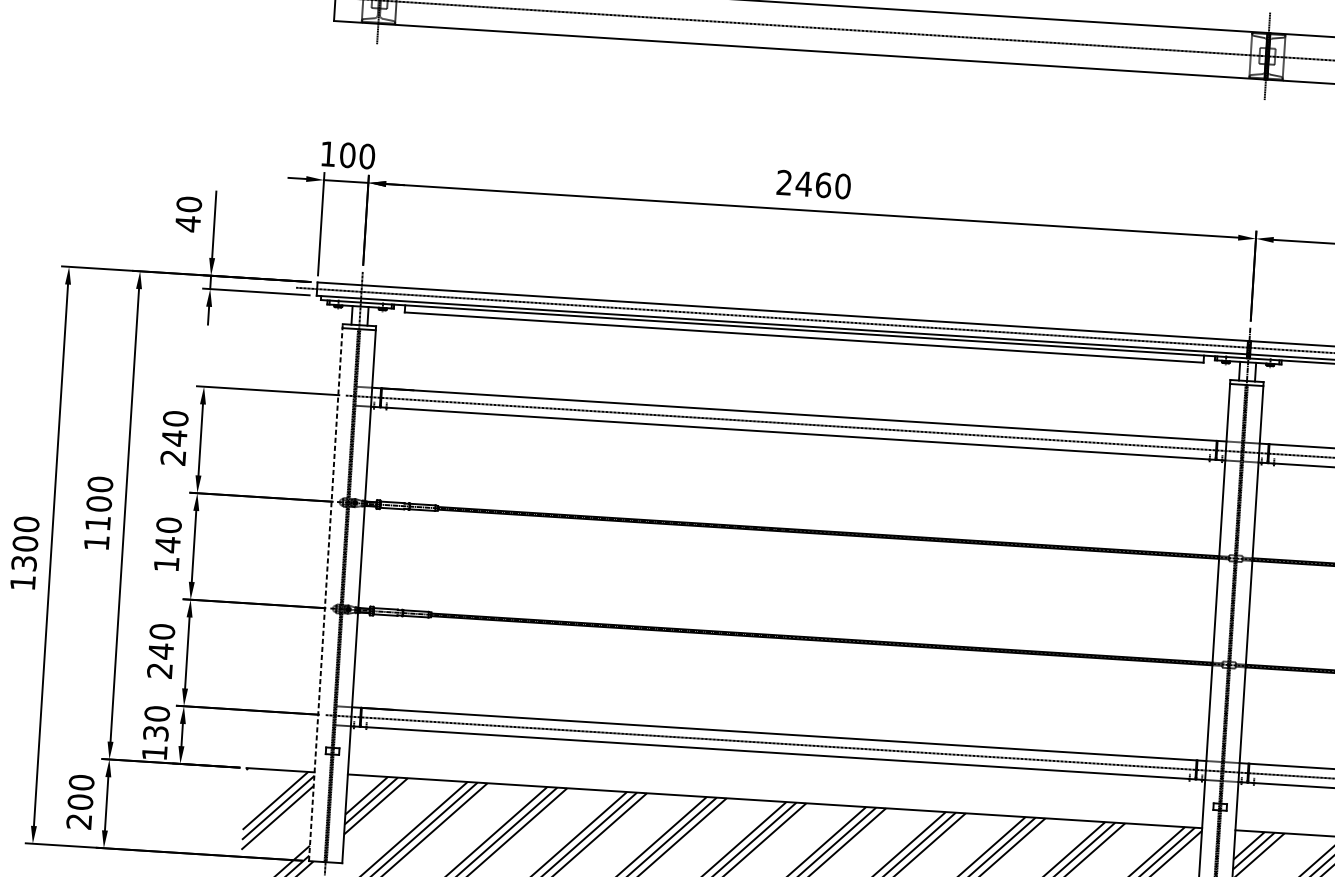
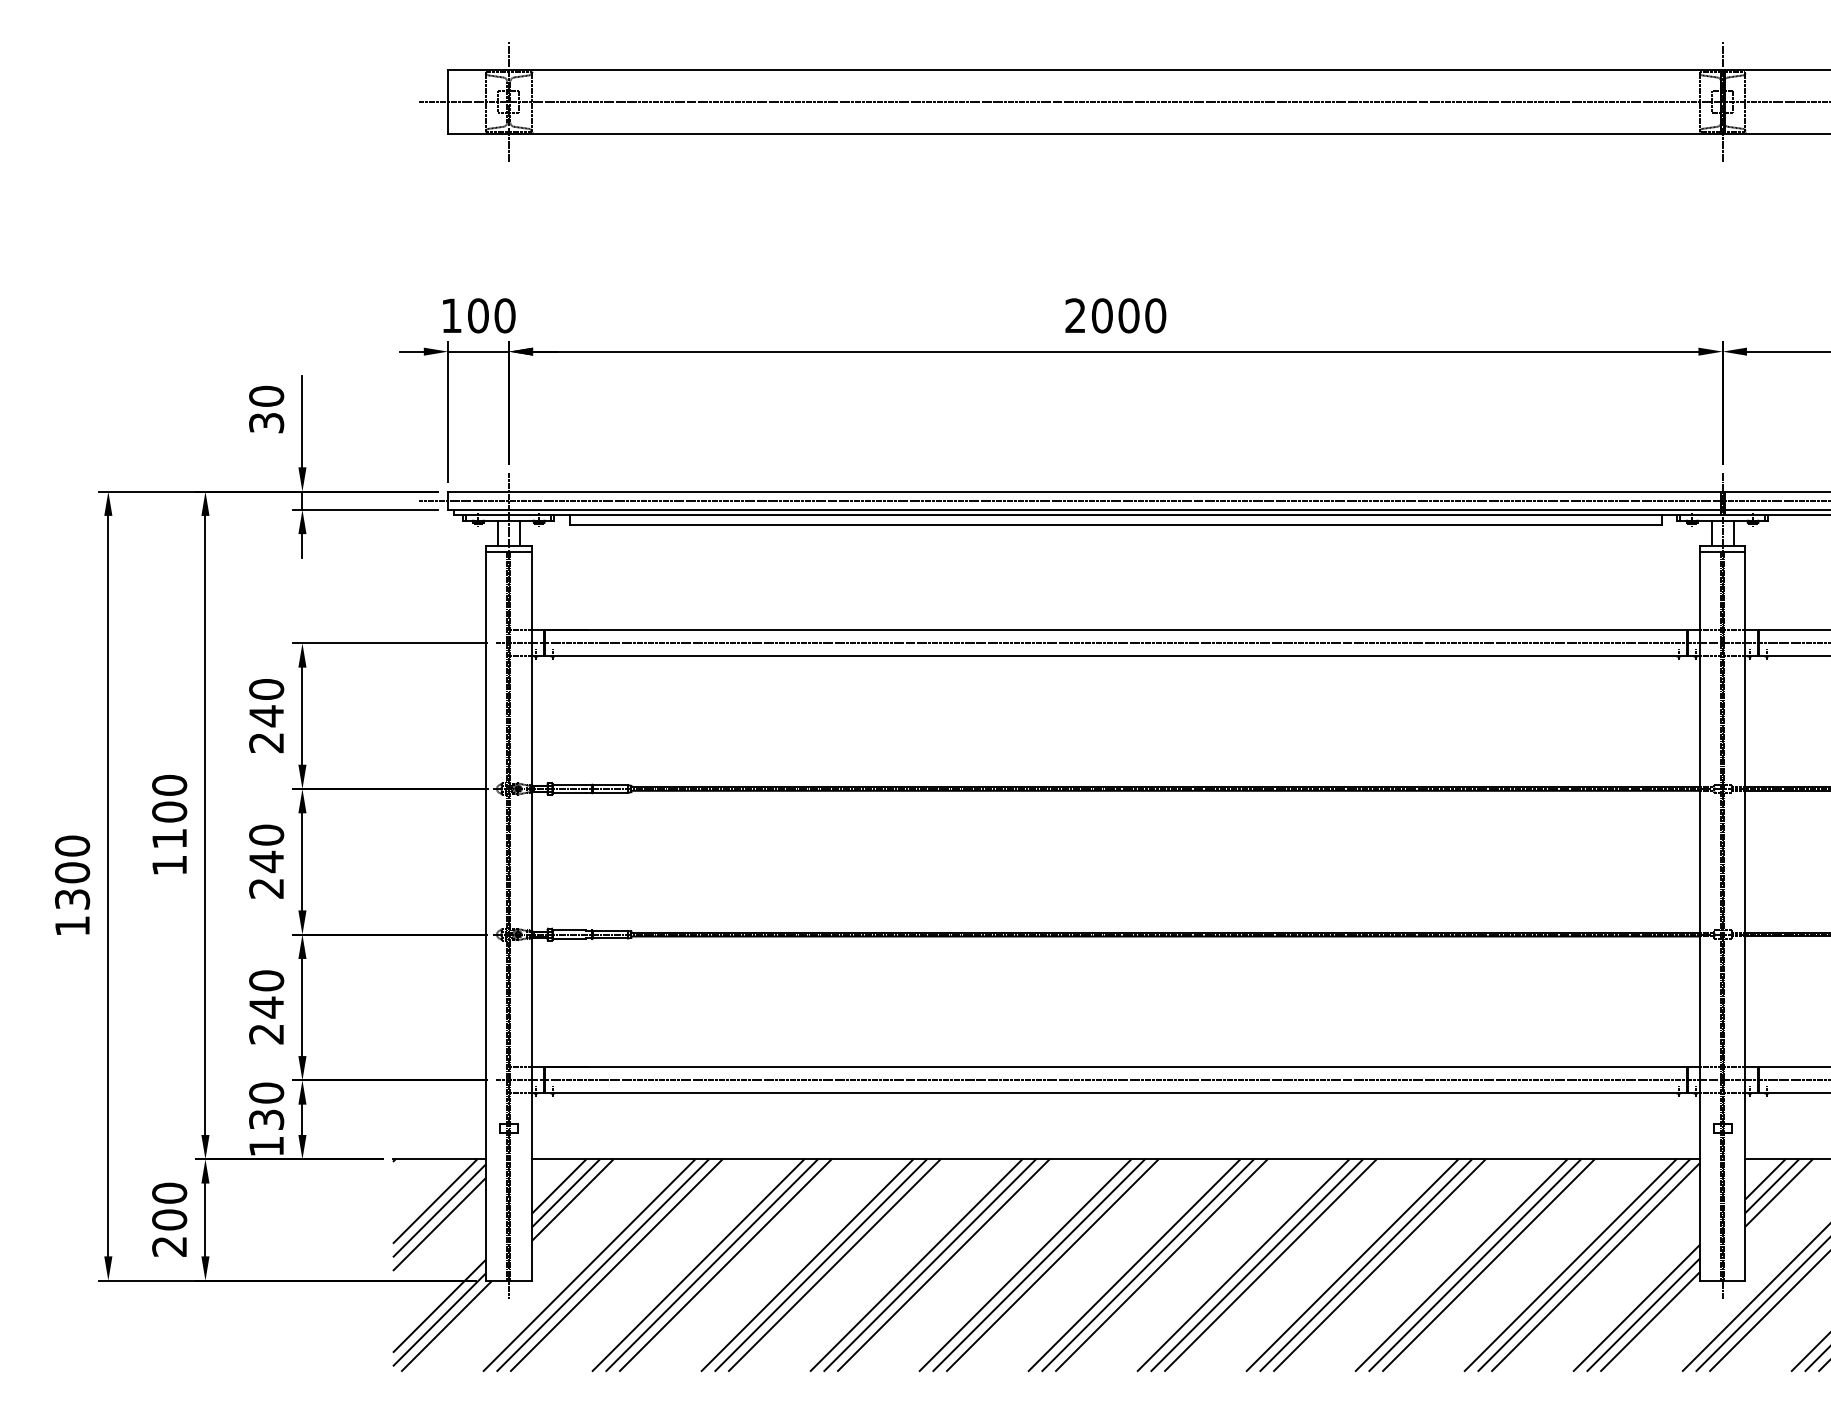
text: (813, 184) -> (1115, 315), 2460 -> 2000
text: (187, 224) -> (266, 423), 40 -> 30
text: (166, 564) -> (266, 888), 140 -> 240
line: (326, 591) -> (486, 912), dashed -> solid

